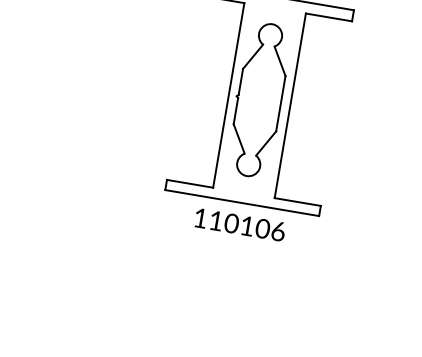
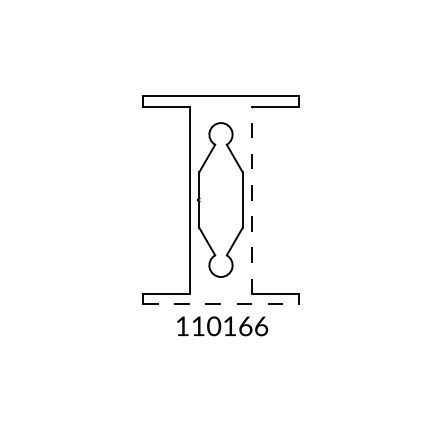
line: (290, 105) -> (252, 200), solid -> dashed
line: (242, 203) -> (221, 304), solid -> dashed
text: (262, 227) -> (245, 325), 110106 -> 110166

